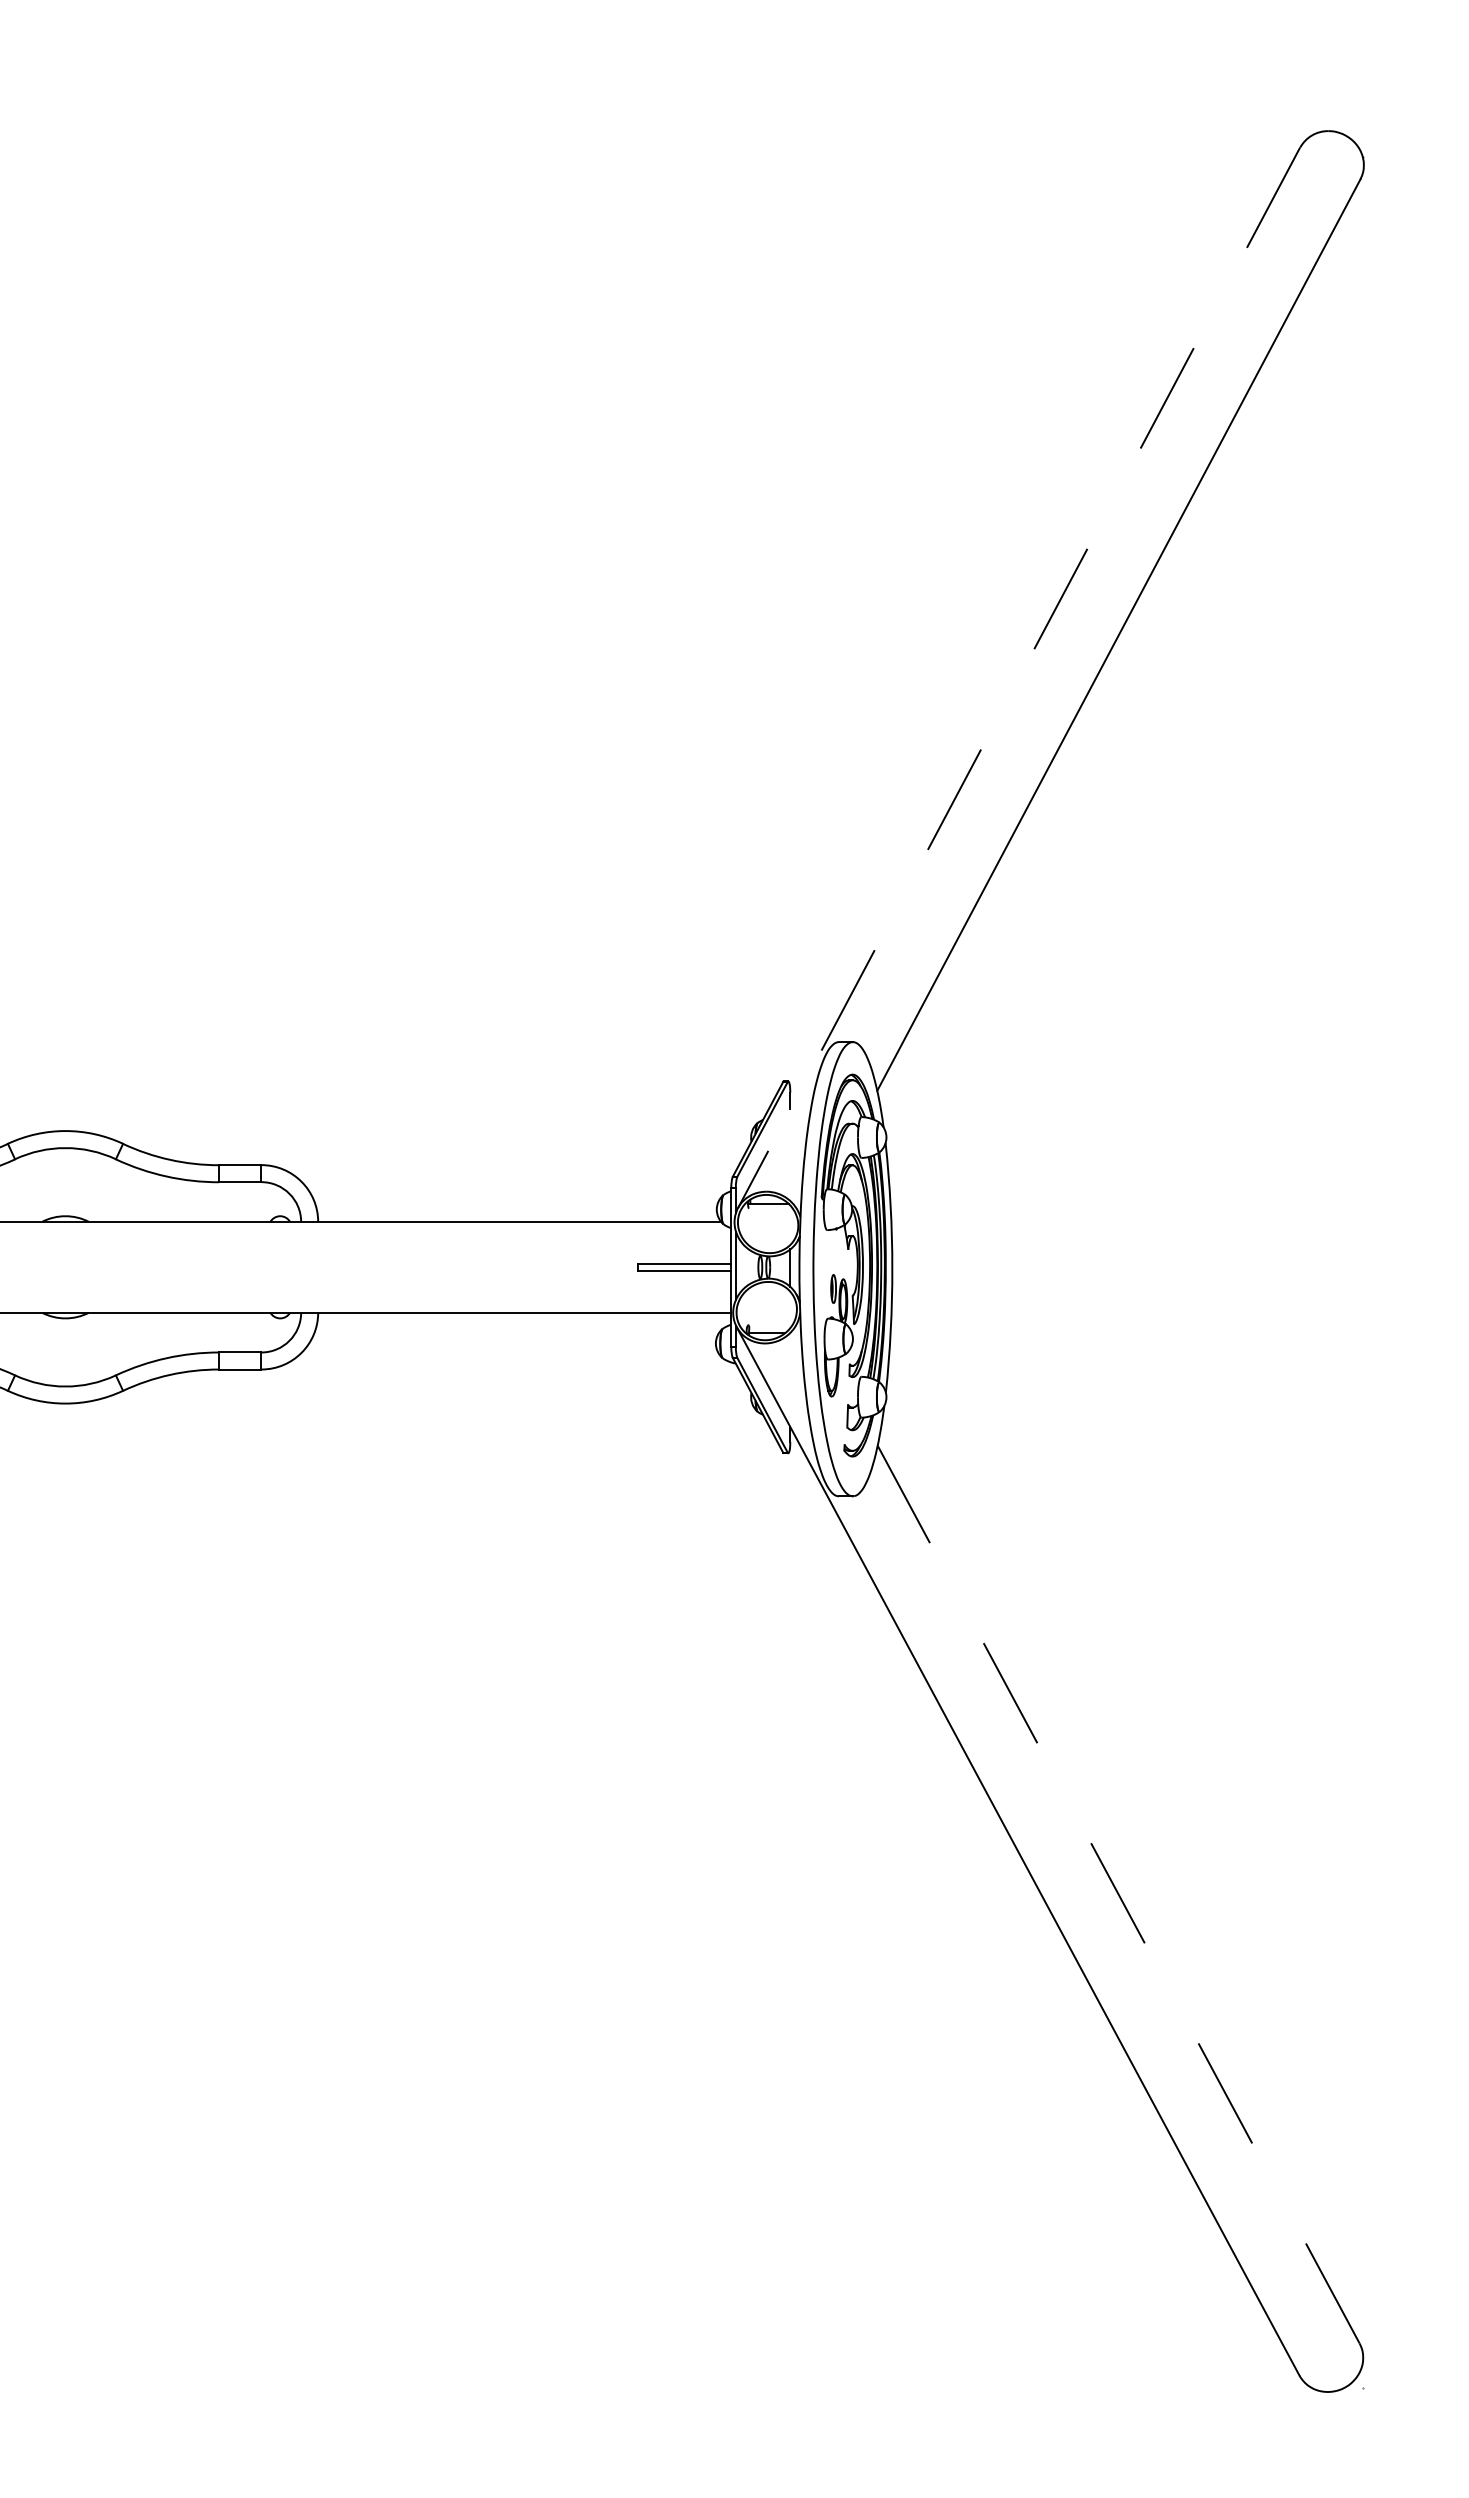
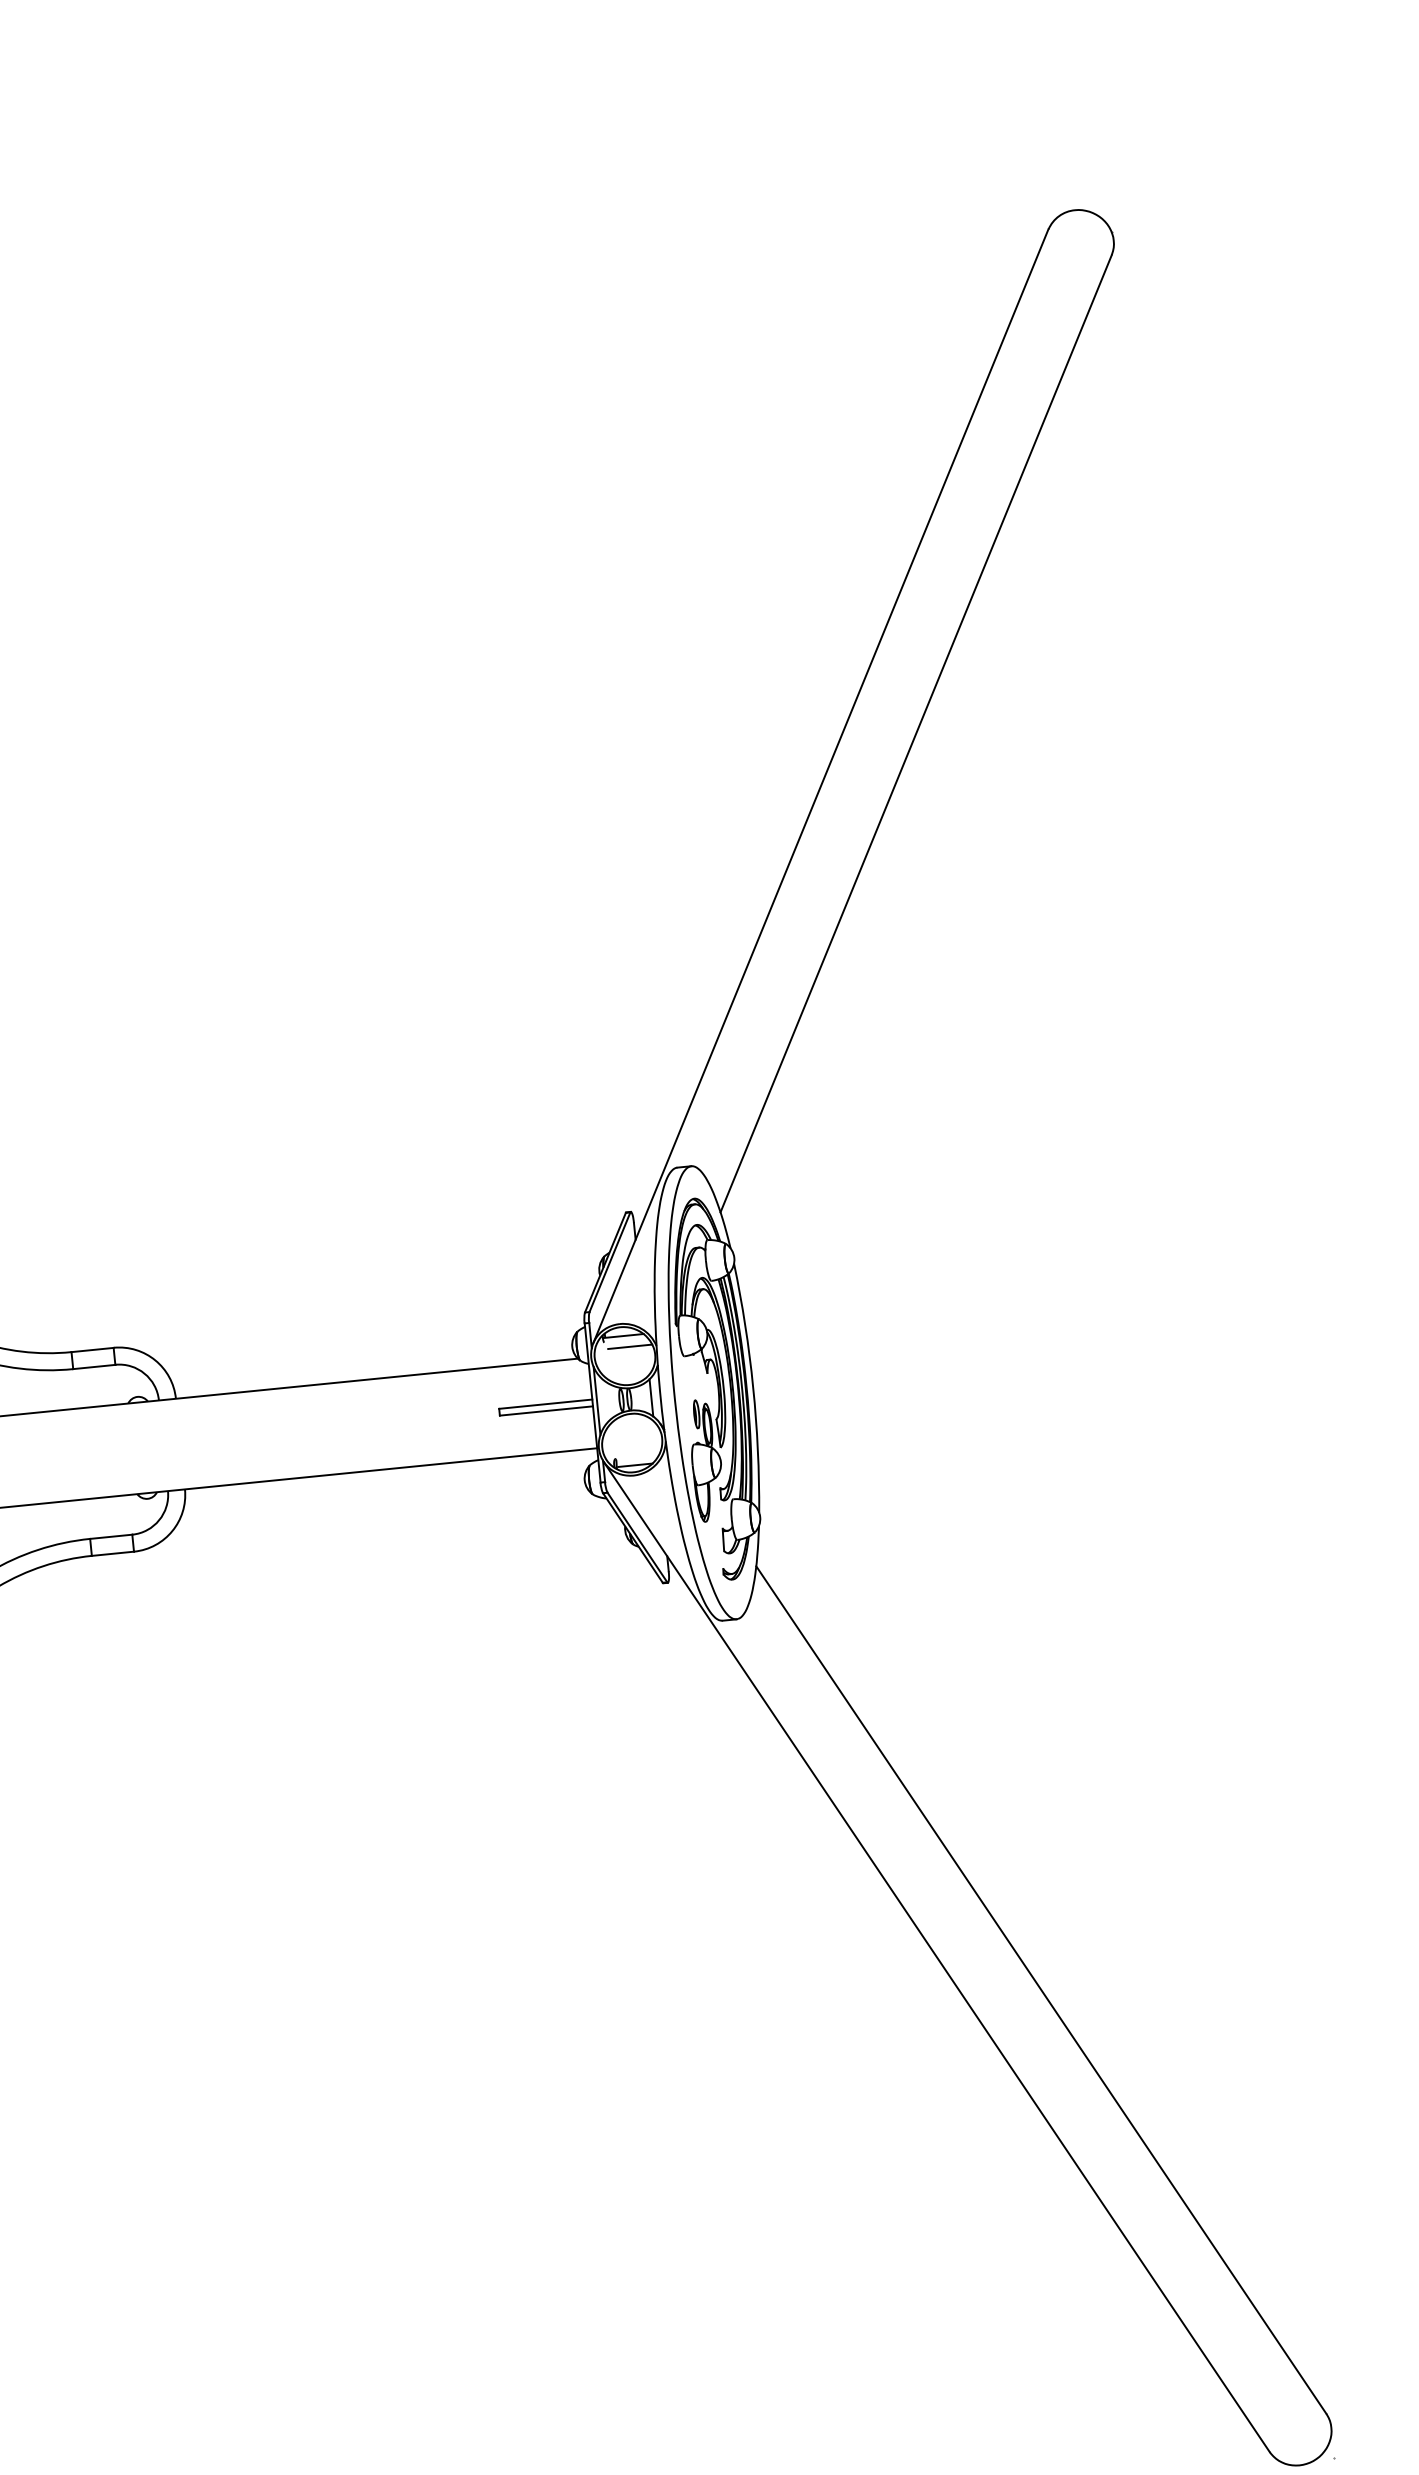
line: (1018, 678) -> (820, 787), dashed -> solid
line: (774, 1215) -> (630, 1346), added
line: (1118, 1894) -> (1041, 1989), dashed -> solid

